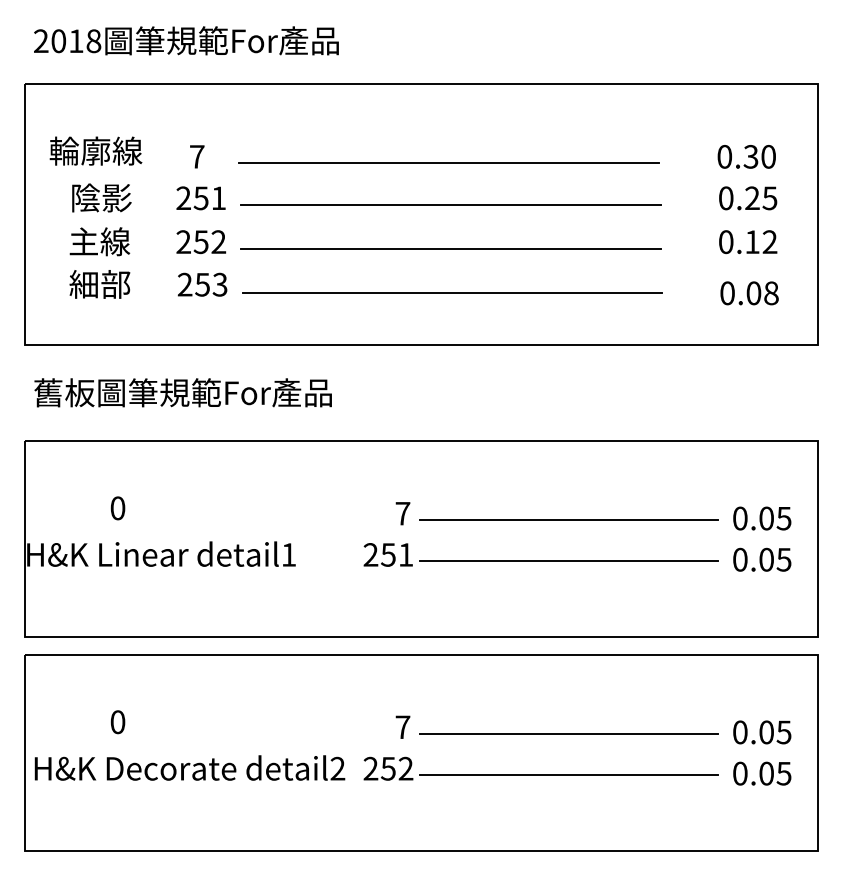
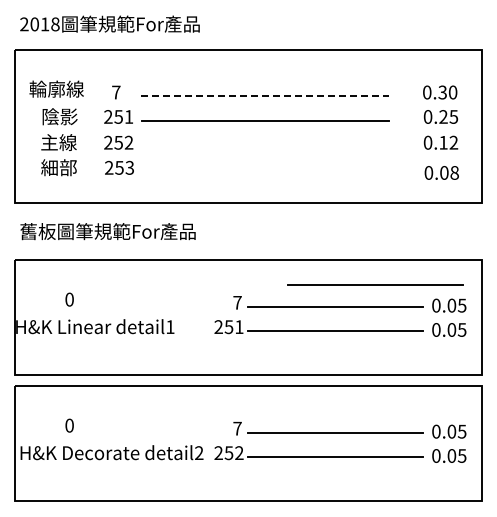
line: (448, 163) -> (264, 96), solid -> dashed
line: (450, 248) -> (265, 146), removed
line: (452, 292) -> (266, 172), removed
line: (637, 482) -> (375, 284), added

